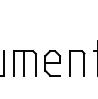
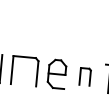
line: (24, 63) -> (24, 71), removed
part: (77, 63) -> (85, 76), size x0.6

